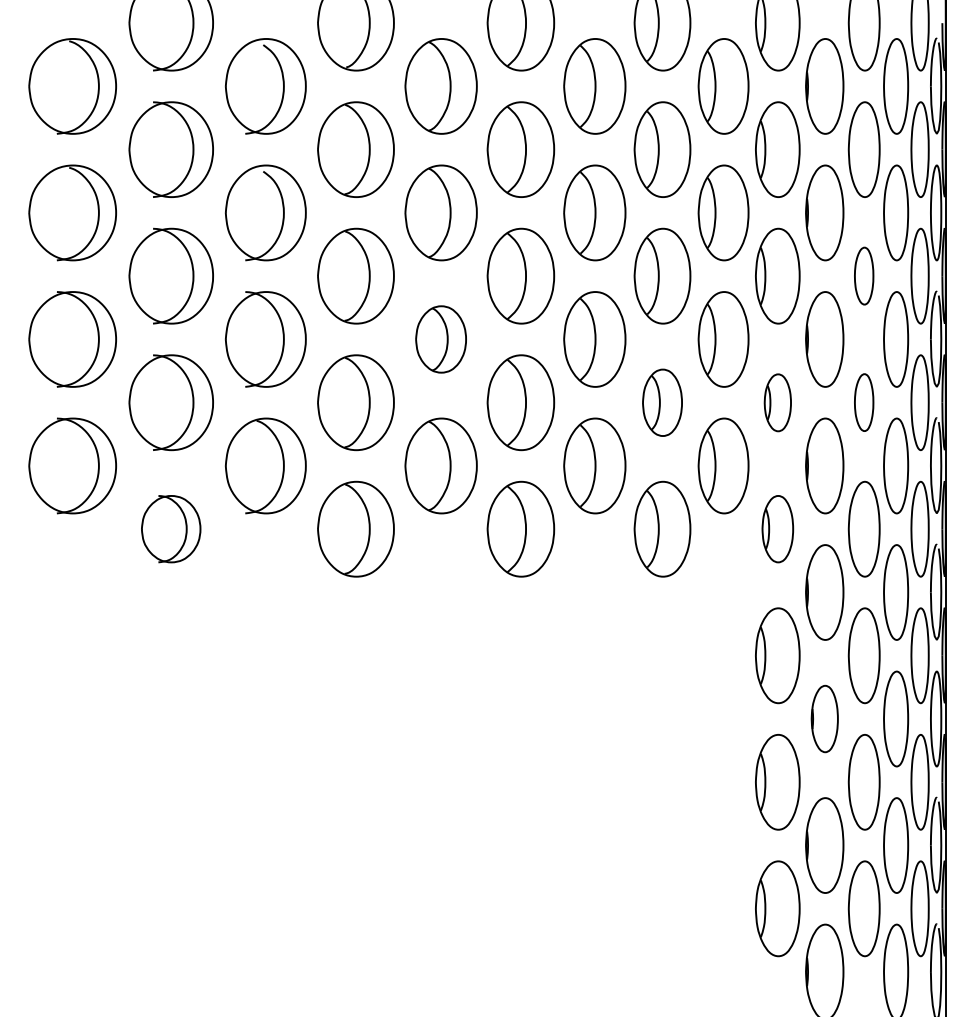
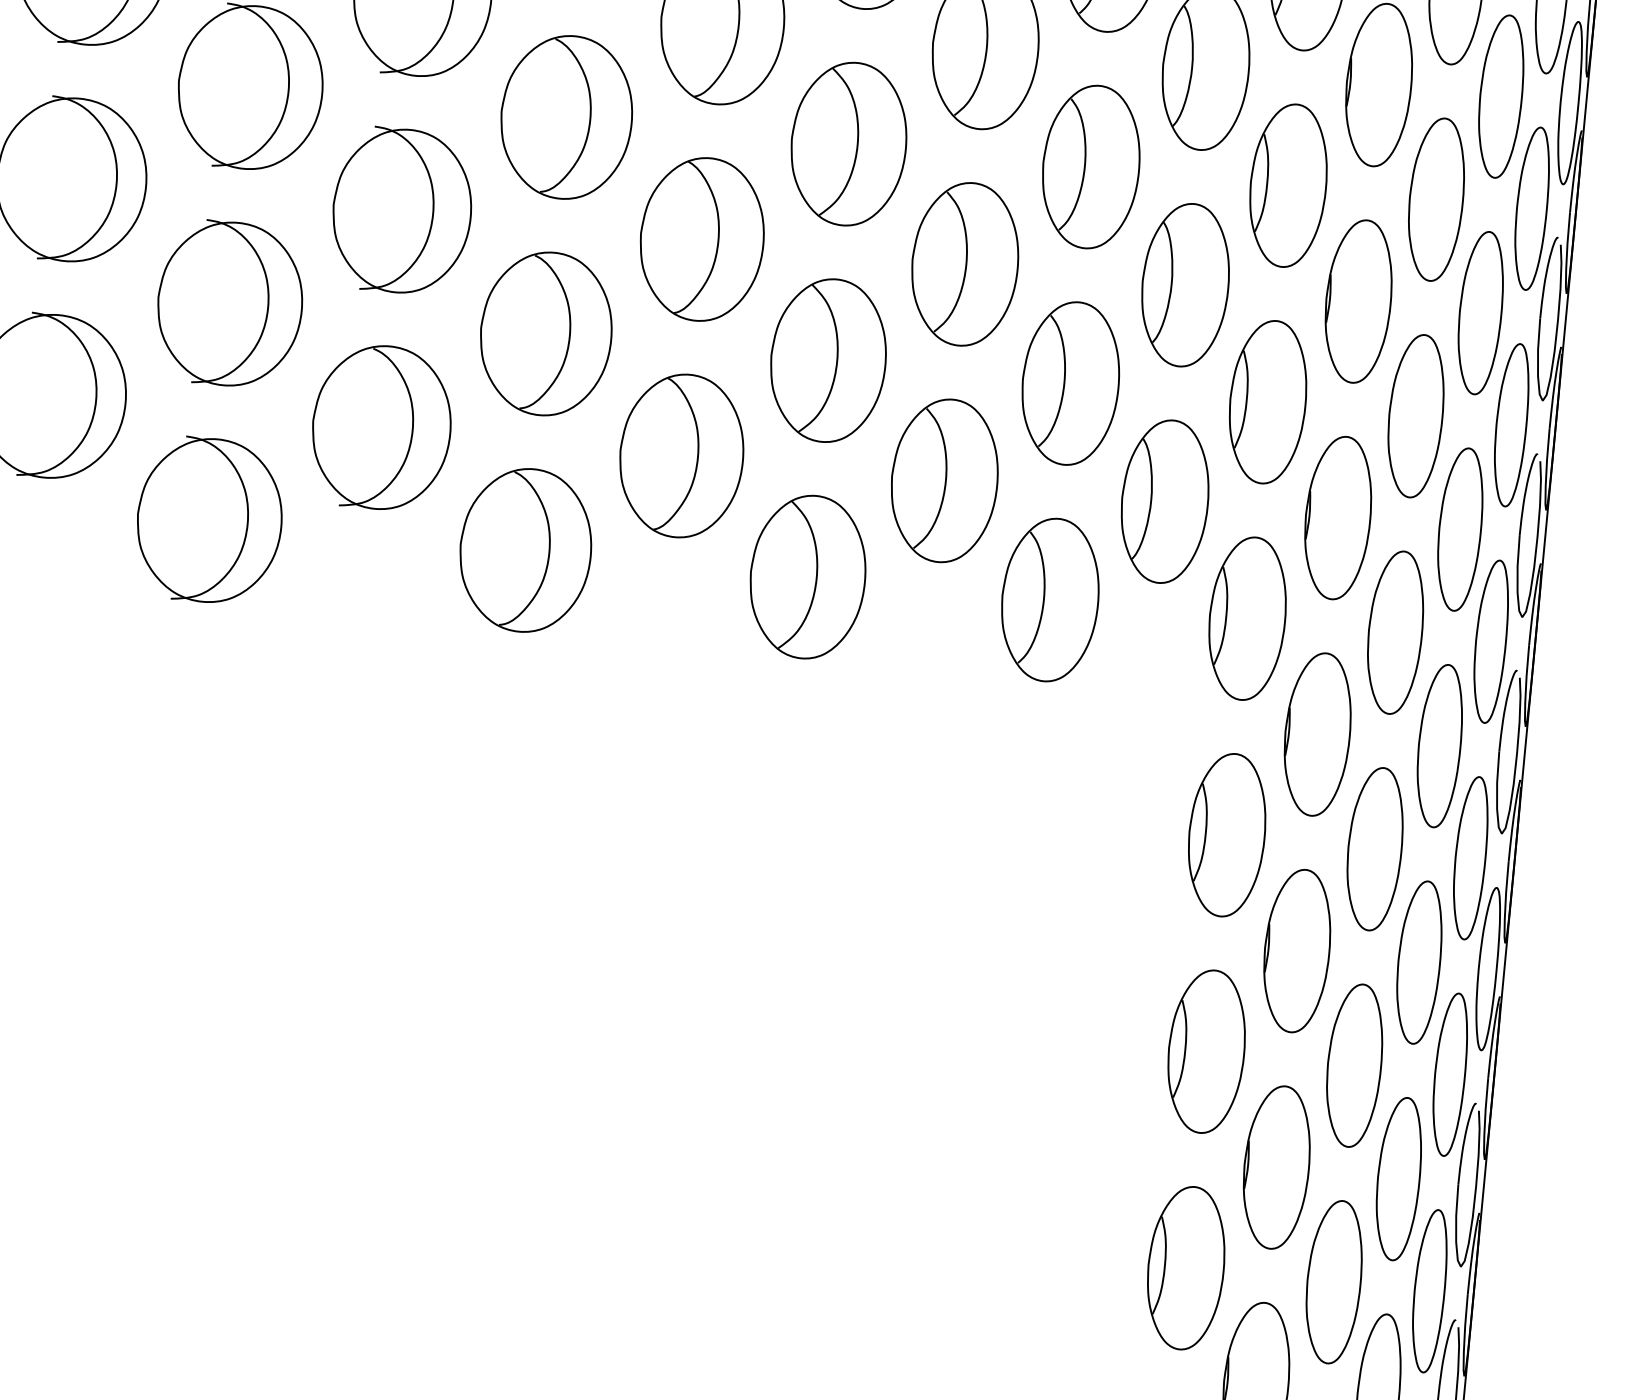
part: (863, 275) -> (1435, 198), size x1.67
part: (440, 339) -> (701, 239), size x1.43
part: (662, 402) -> (1070, 383), size x1.43
part: (777, 402) -> (1267, 401), size x1.67
part: (863, 402) -> (1414, 415), size x1.67
part: (170, 528) -> (208, 519), size x1.43
part: (777, 528) -> (1247, 617), size x1.43
part: (824, 718) -> (1296, 950), size x1.43

